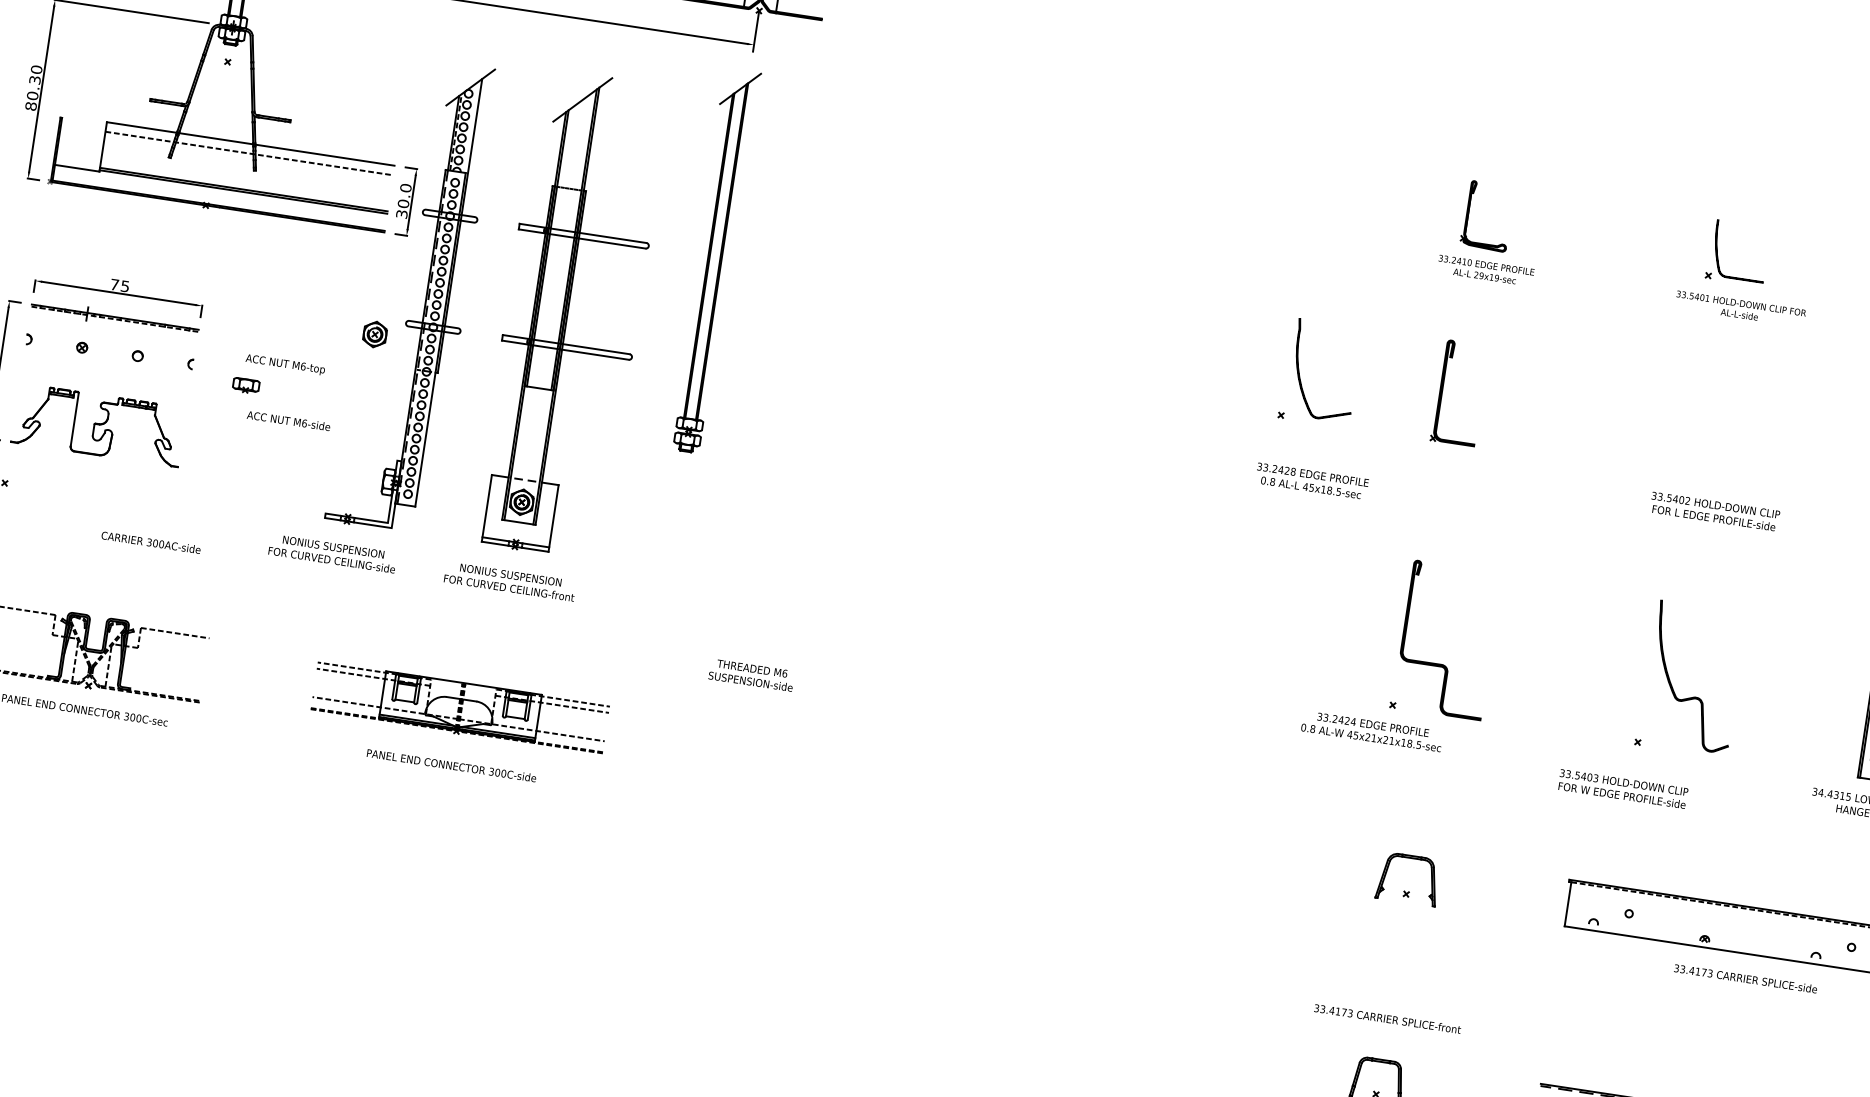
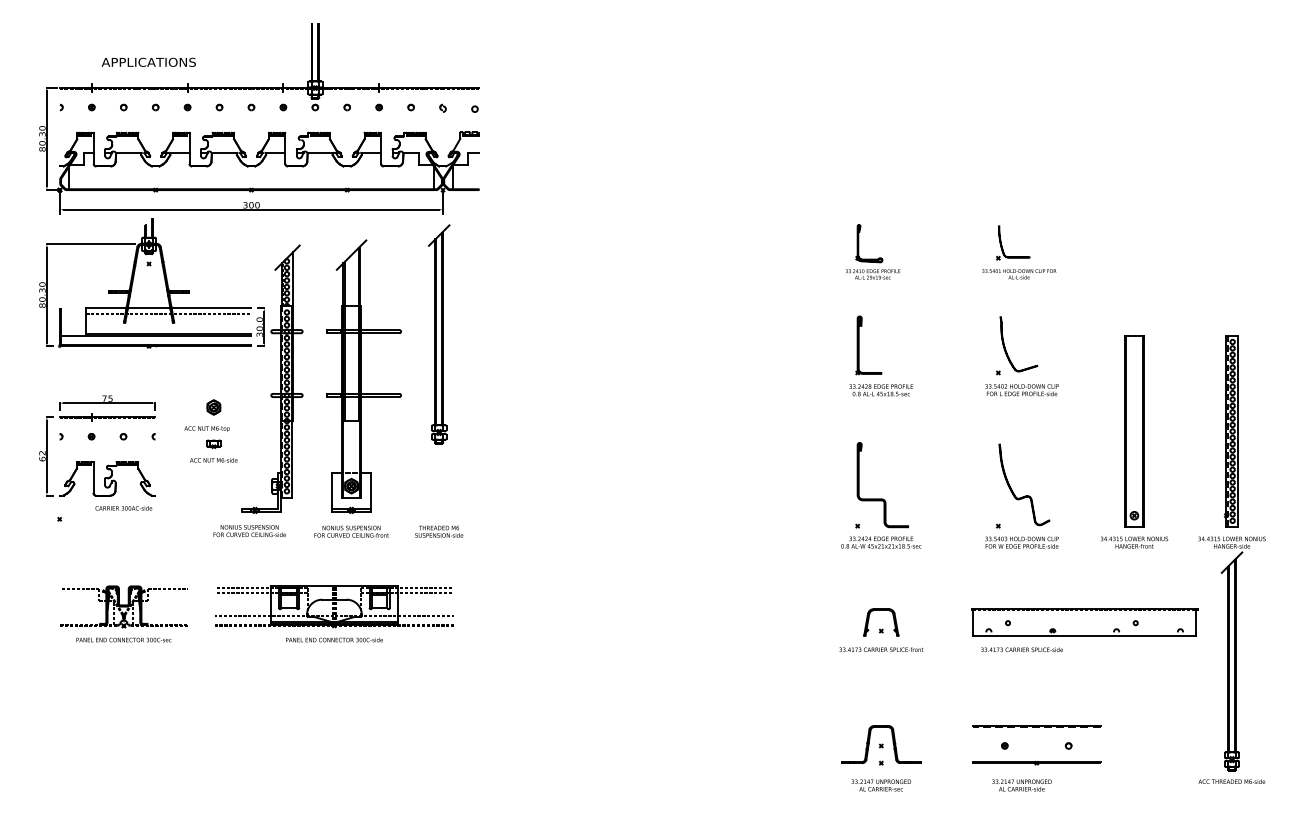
part: (374, 334) -> (213, 407), moved
part: (1301, 376) -> (1006, 349), moved
part: (245, 386) -> (213, 444), moved
text: (1312, 481) -> (881, 390), moved
text: (150, 542) -> (123, 508), moved
text: (752, 674) -> (439, 531), moved
part: (460, 707) -> (334, 606), size x1.43
text: (1372, 731) -> (881, 542), moved
text: (1622, 788) -> (1021, 542), moved
text: (1744, 978) -> (1021, 649), moved
text: (1387, 1018) -> (881, 649), moved

